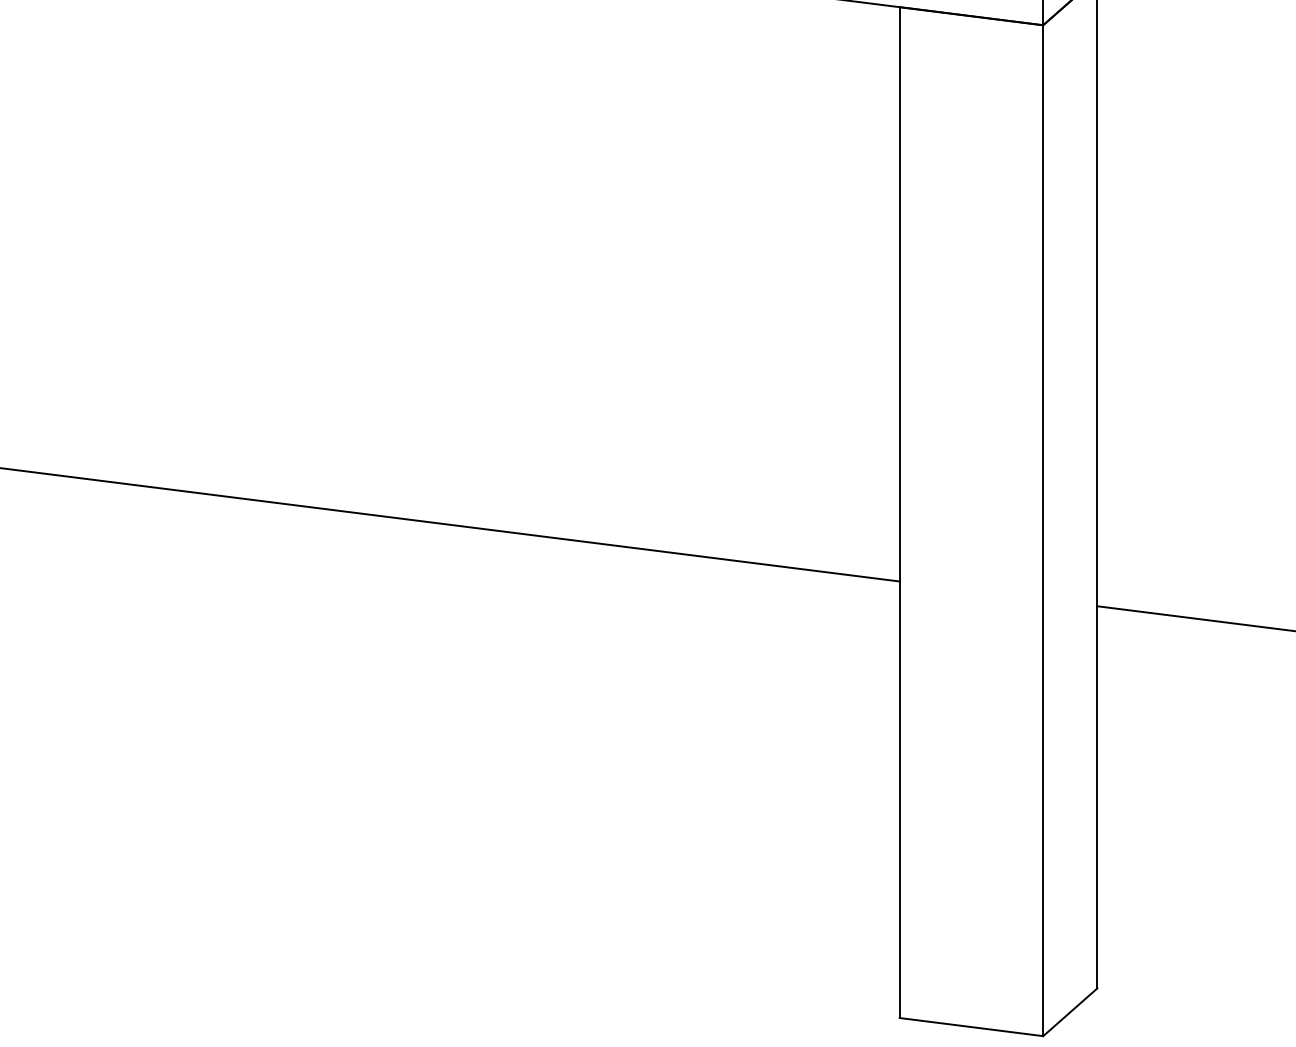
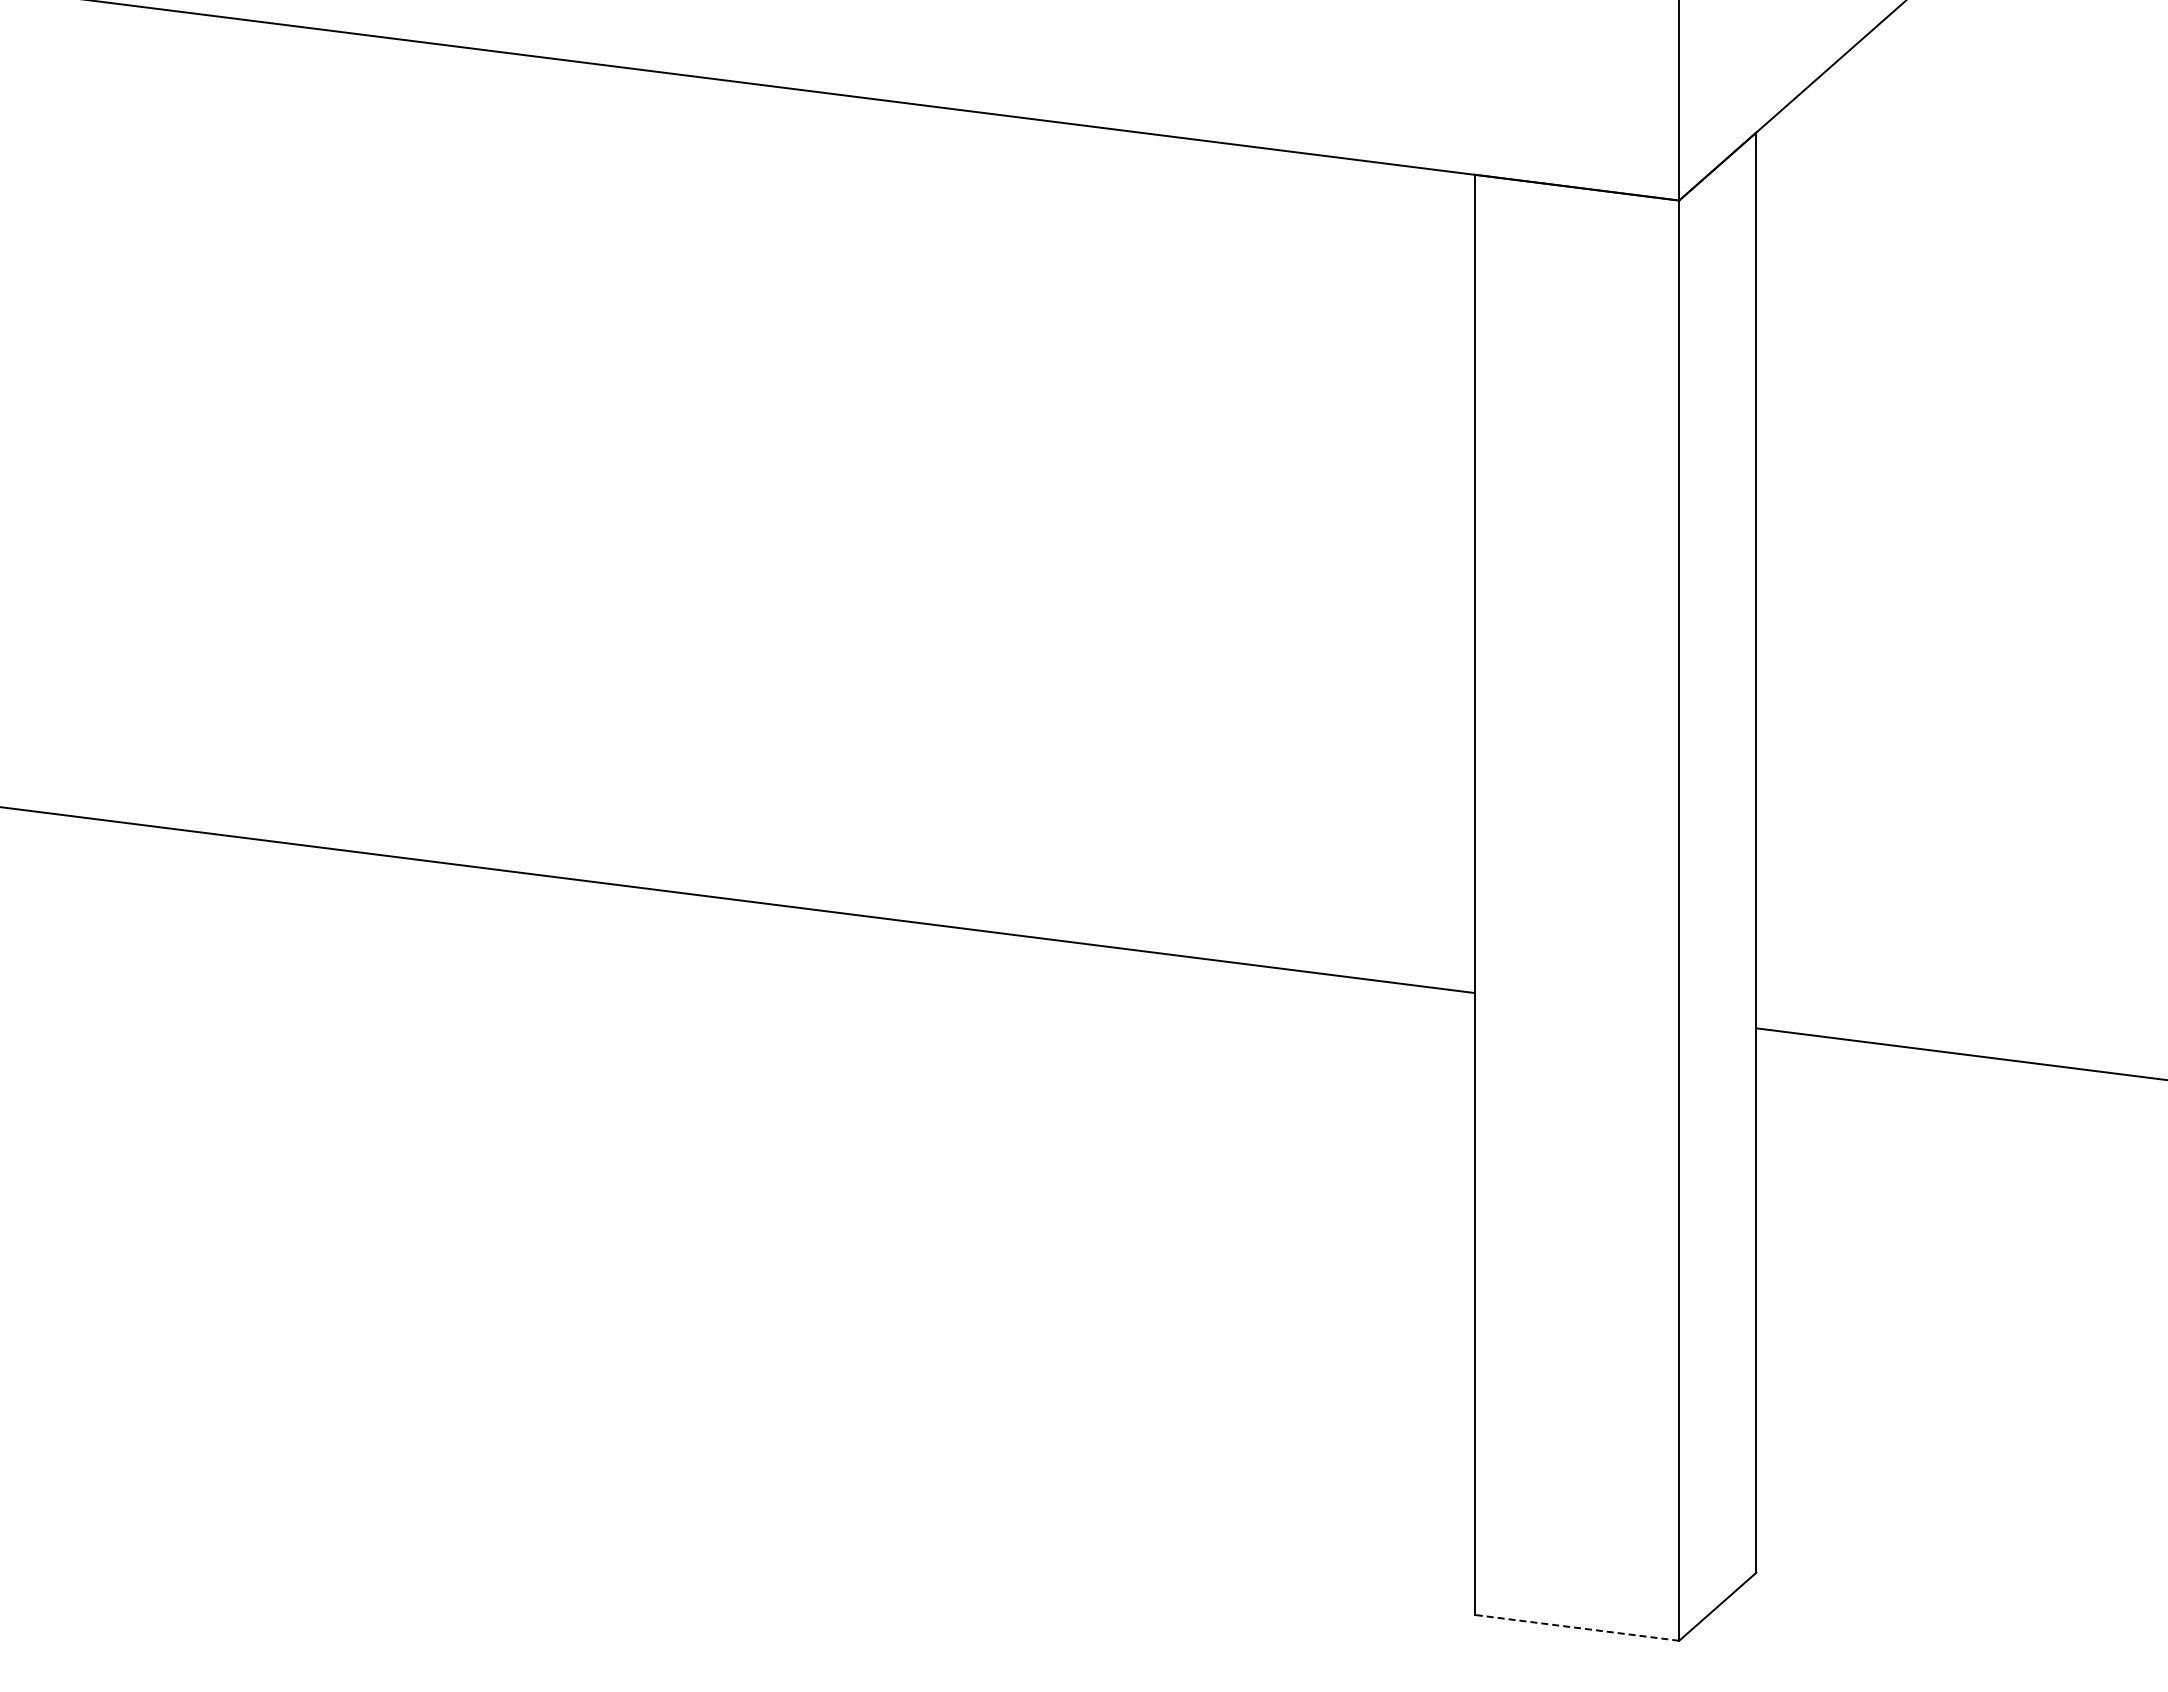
line: (971, 1026) -> (1576, 1627), solid -> dashed

